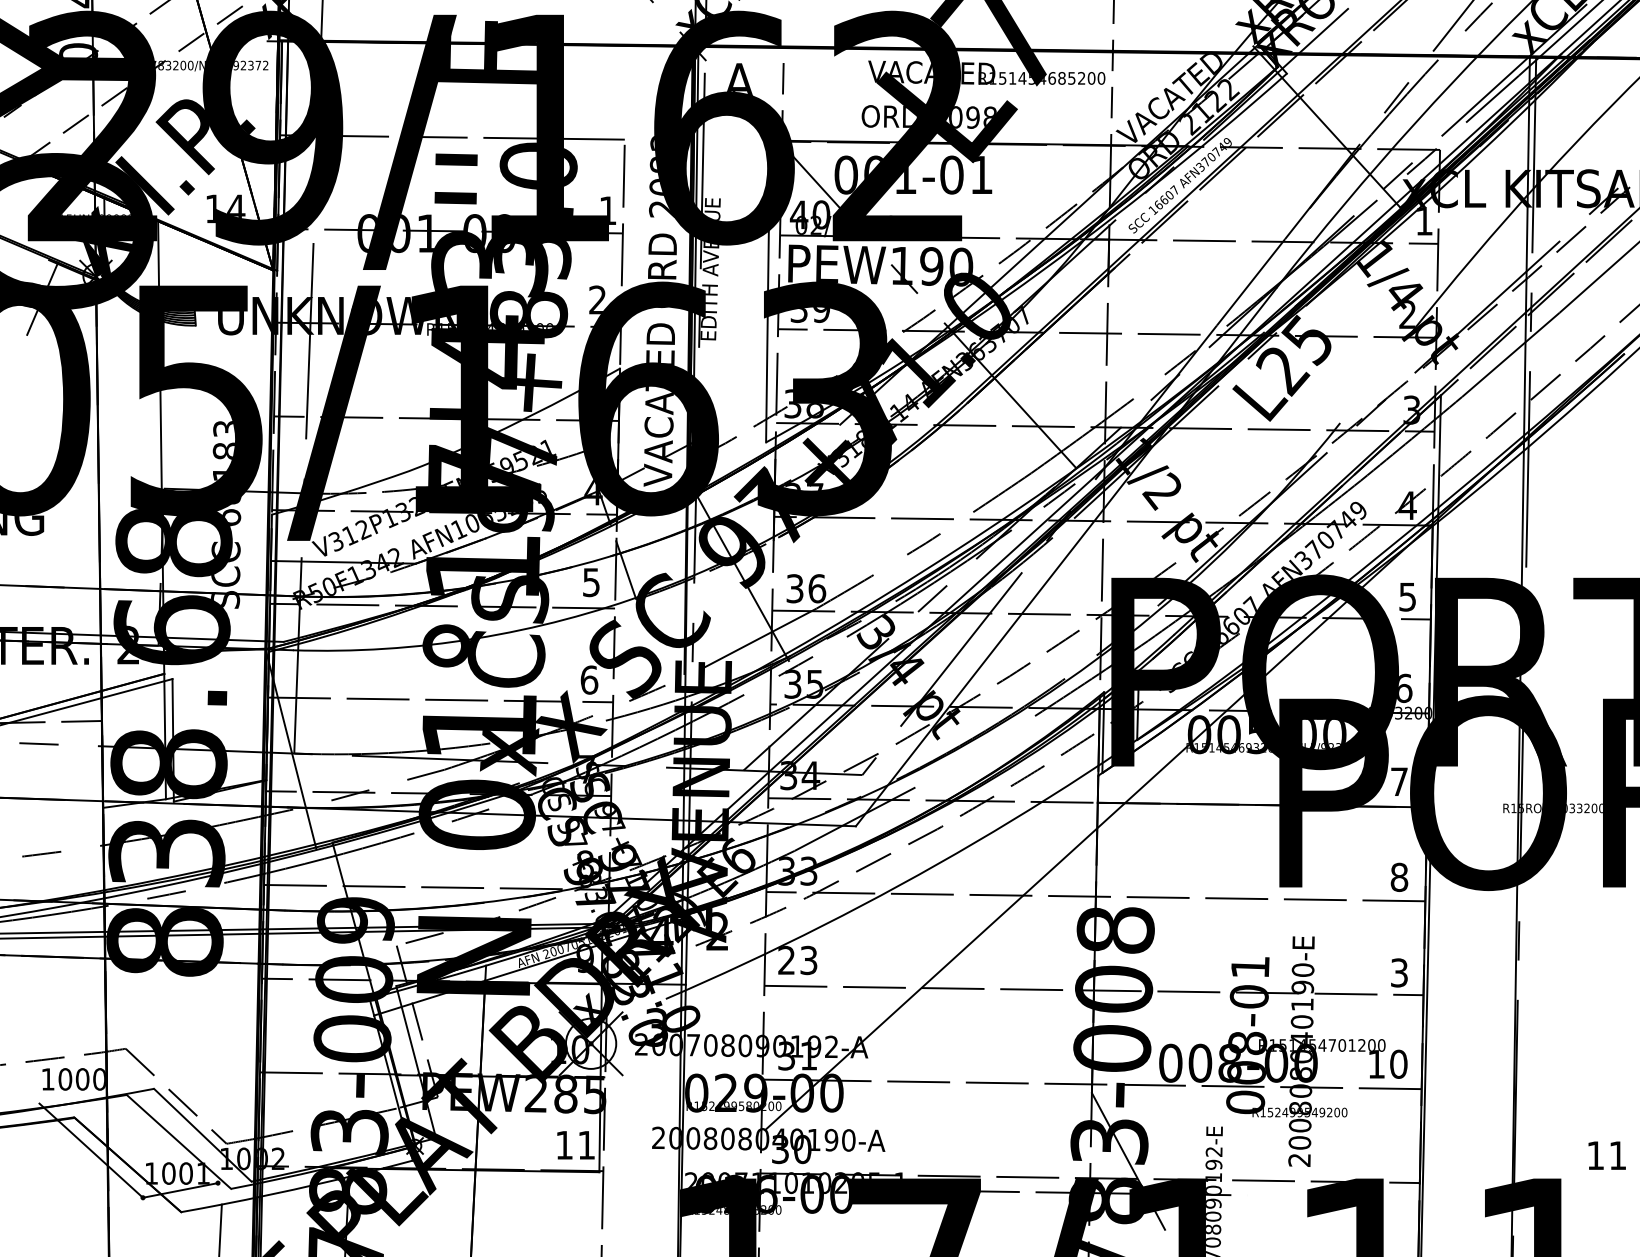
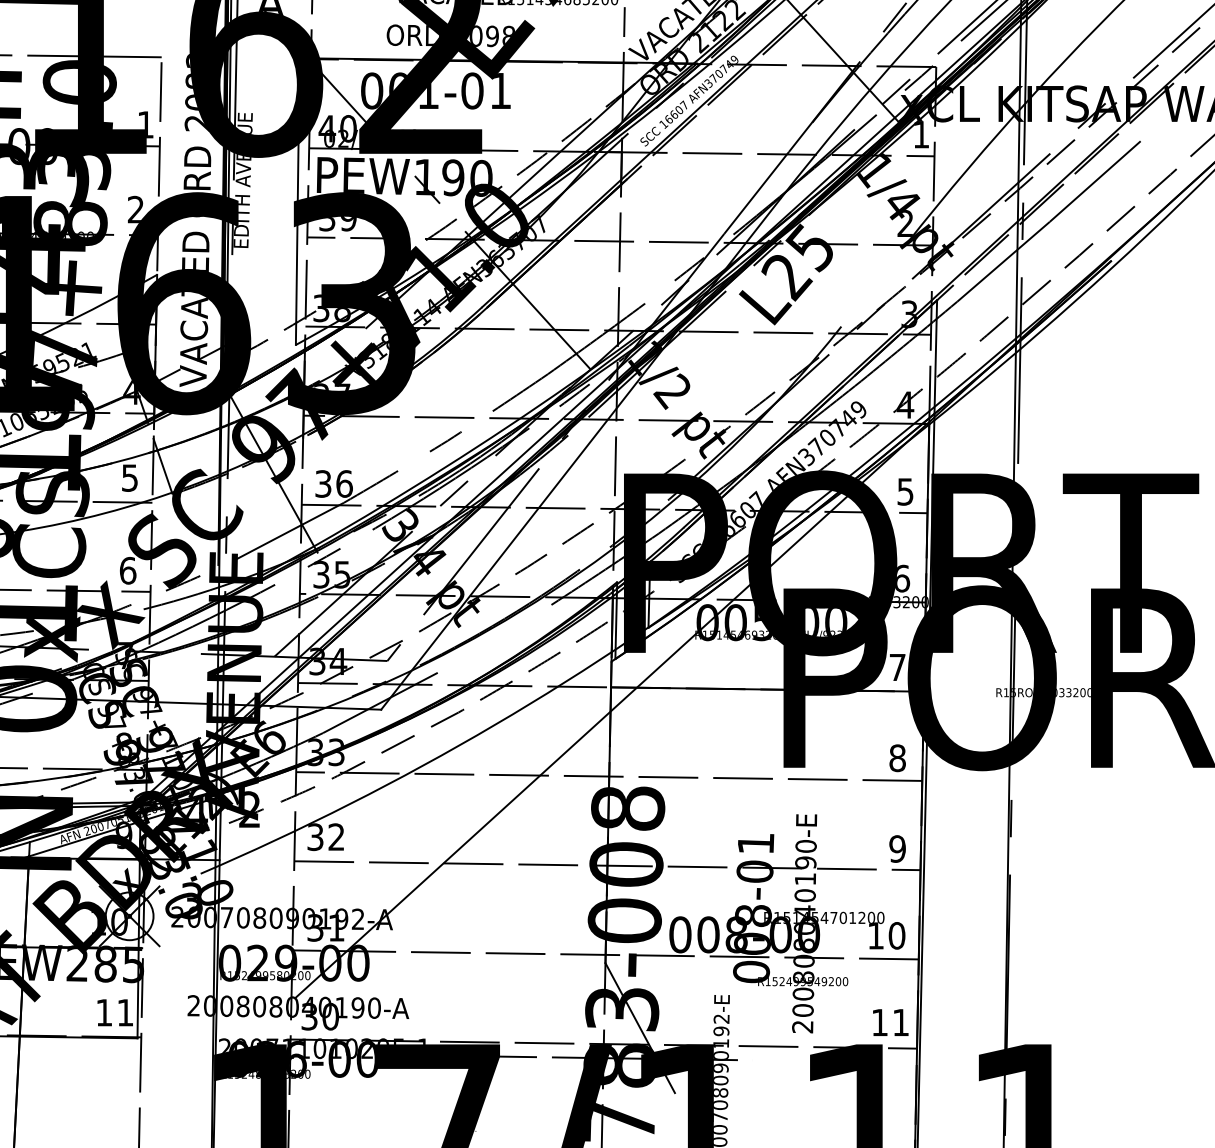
text: (797, 960) -> (325, 837), 23 -> 32
text: (1399, 972) -> (897, 848), 3 -> 9
text: (1606, 1155) -> (890, 1022), moved

